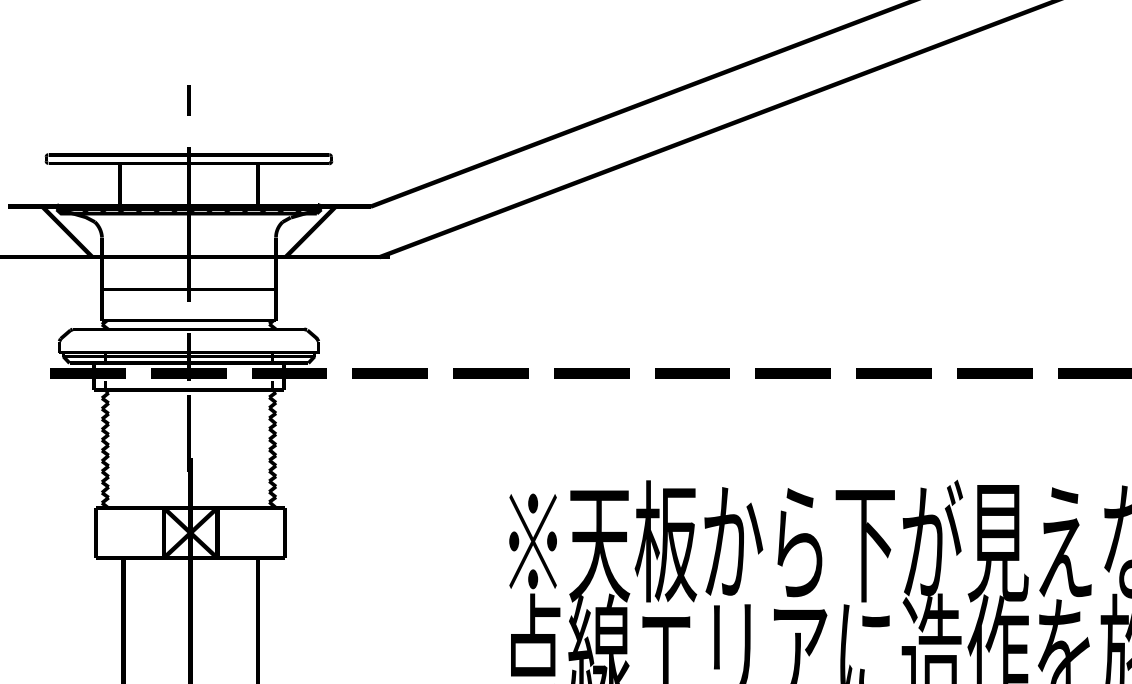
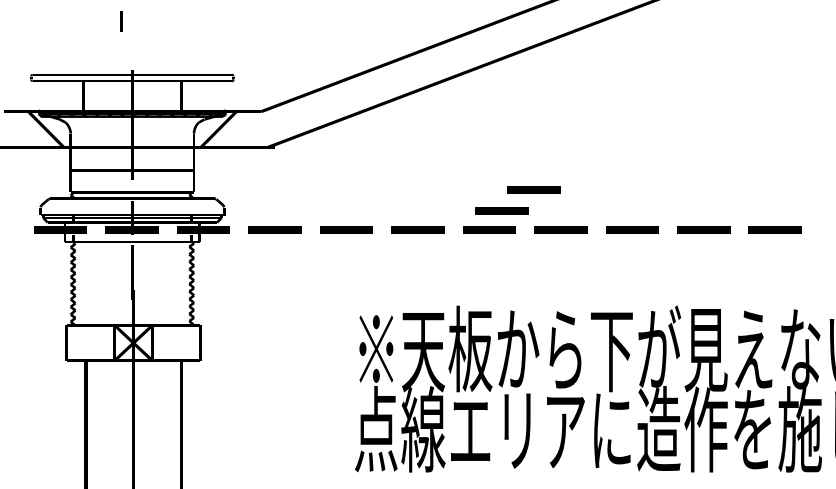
line: (189, 100) -> (121, 21), moved
line: (754, 316) -> (533, 189), added
line: (709, 346) -> (501, 210), added

